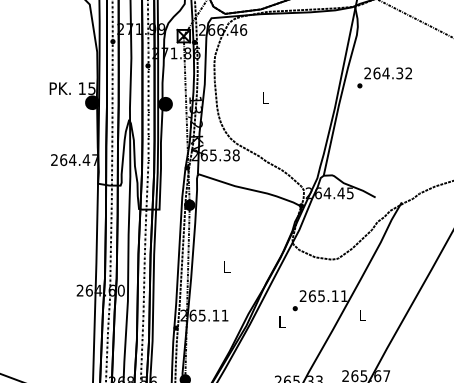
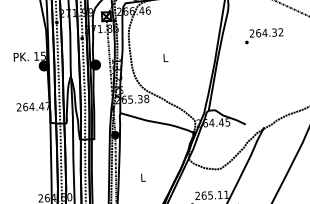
text: (384, 77) -> (263, 35), moved

